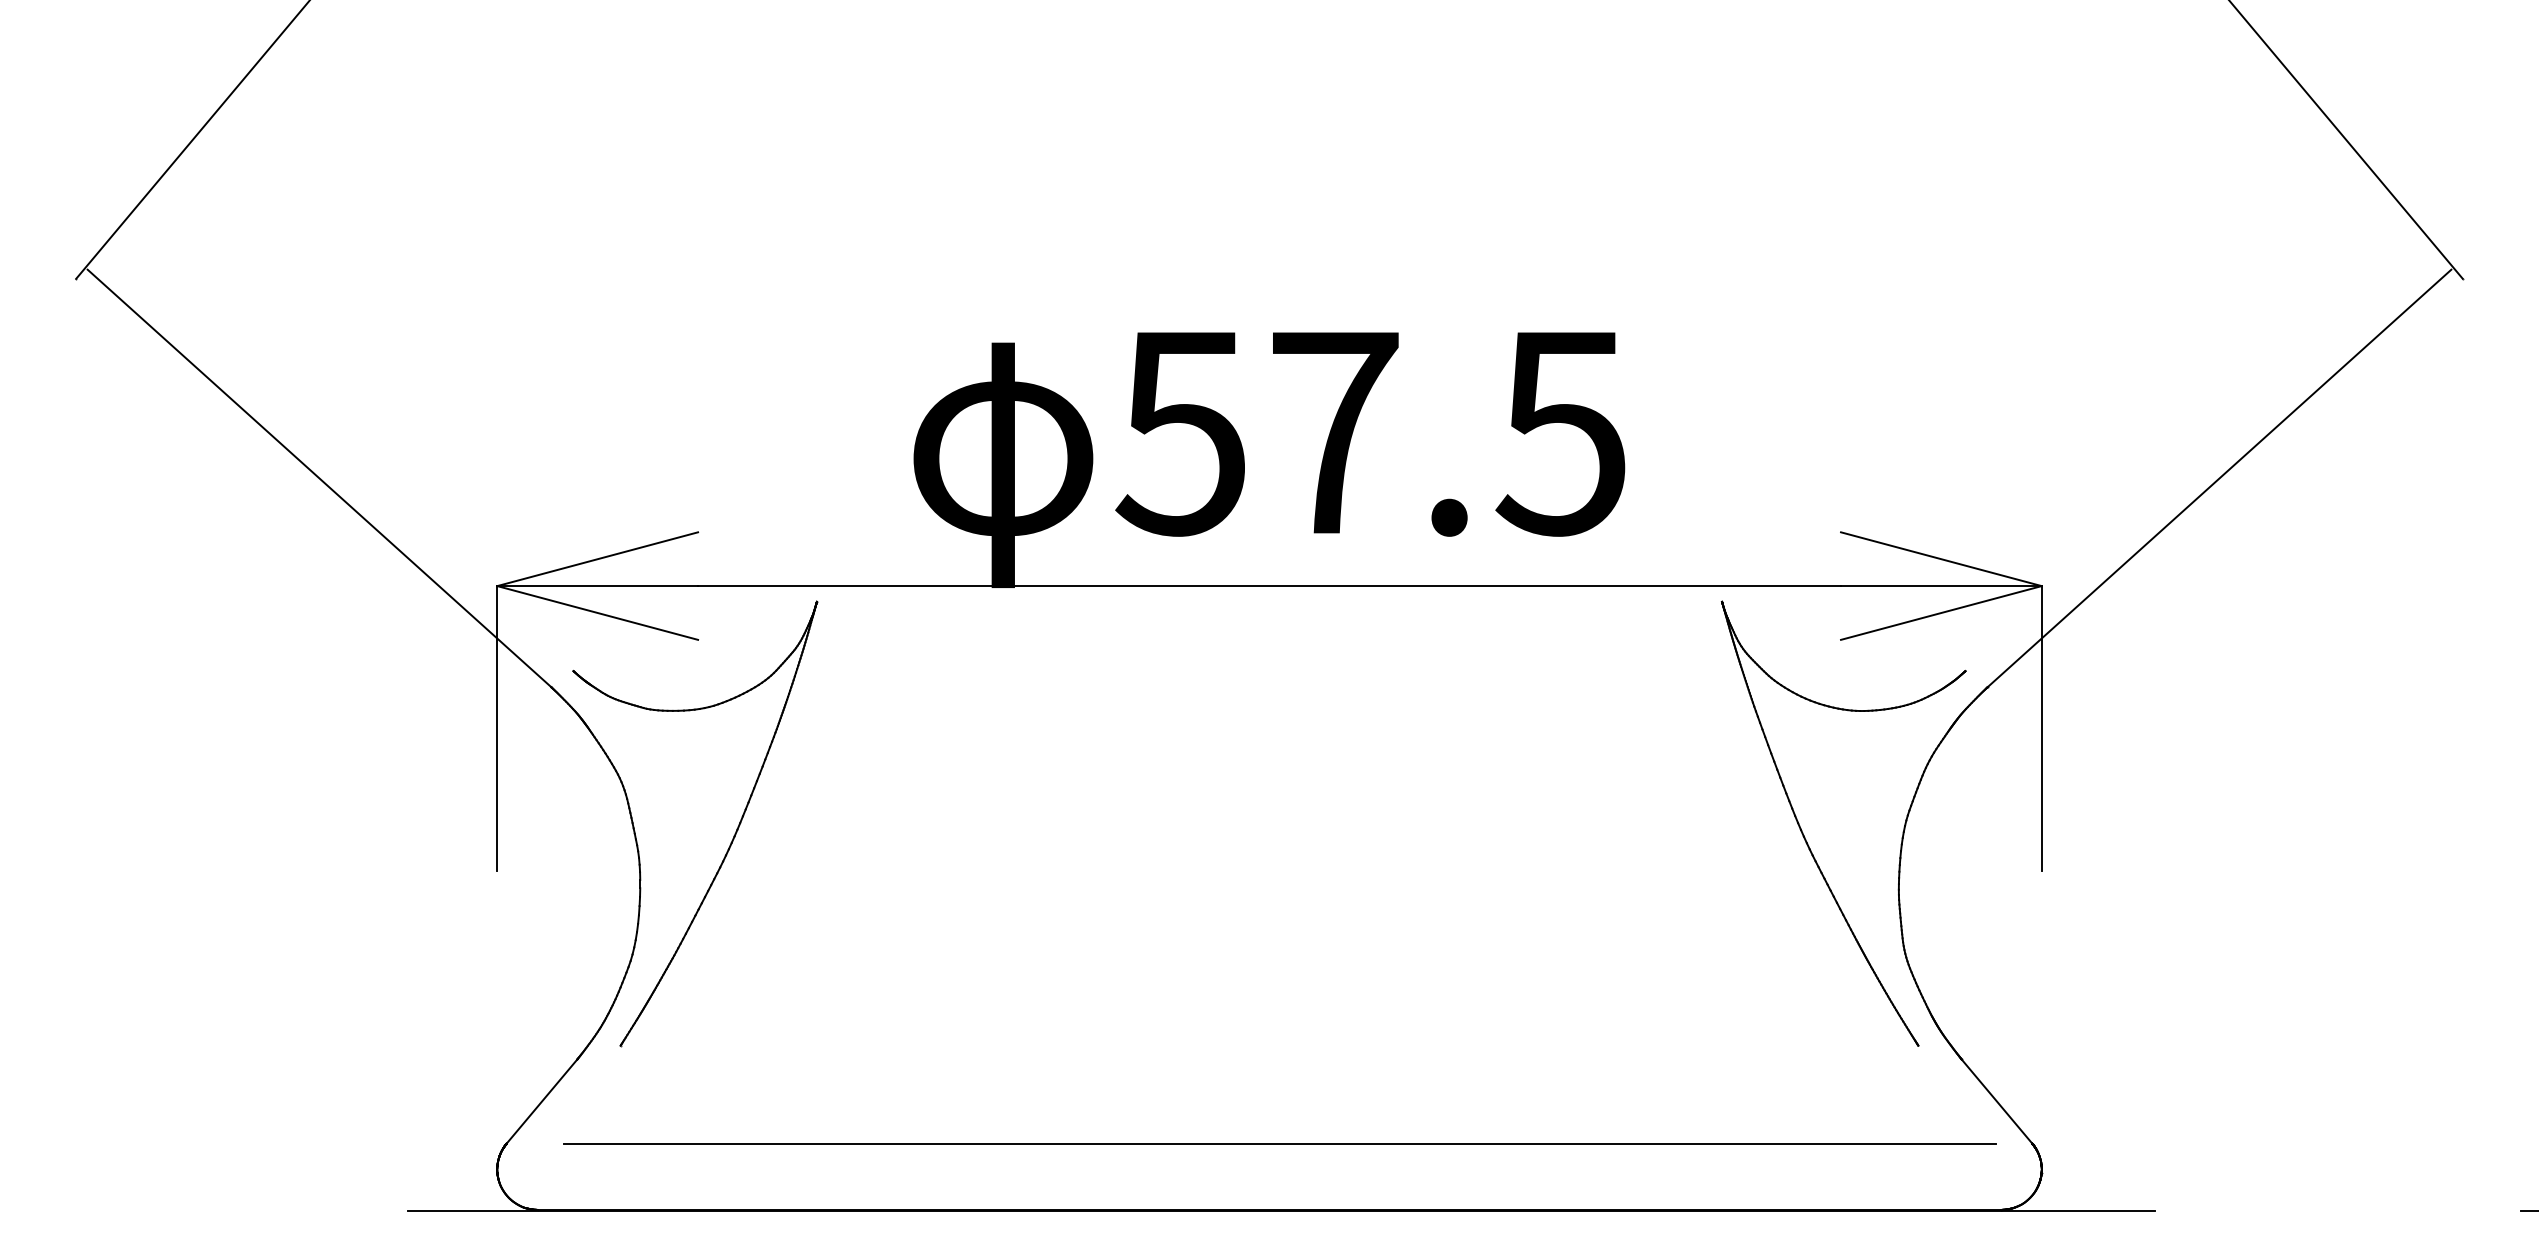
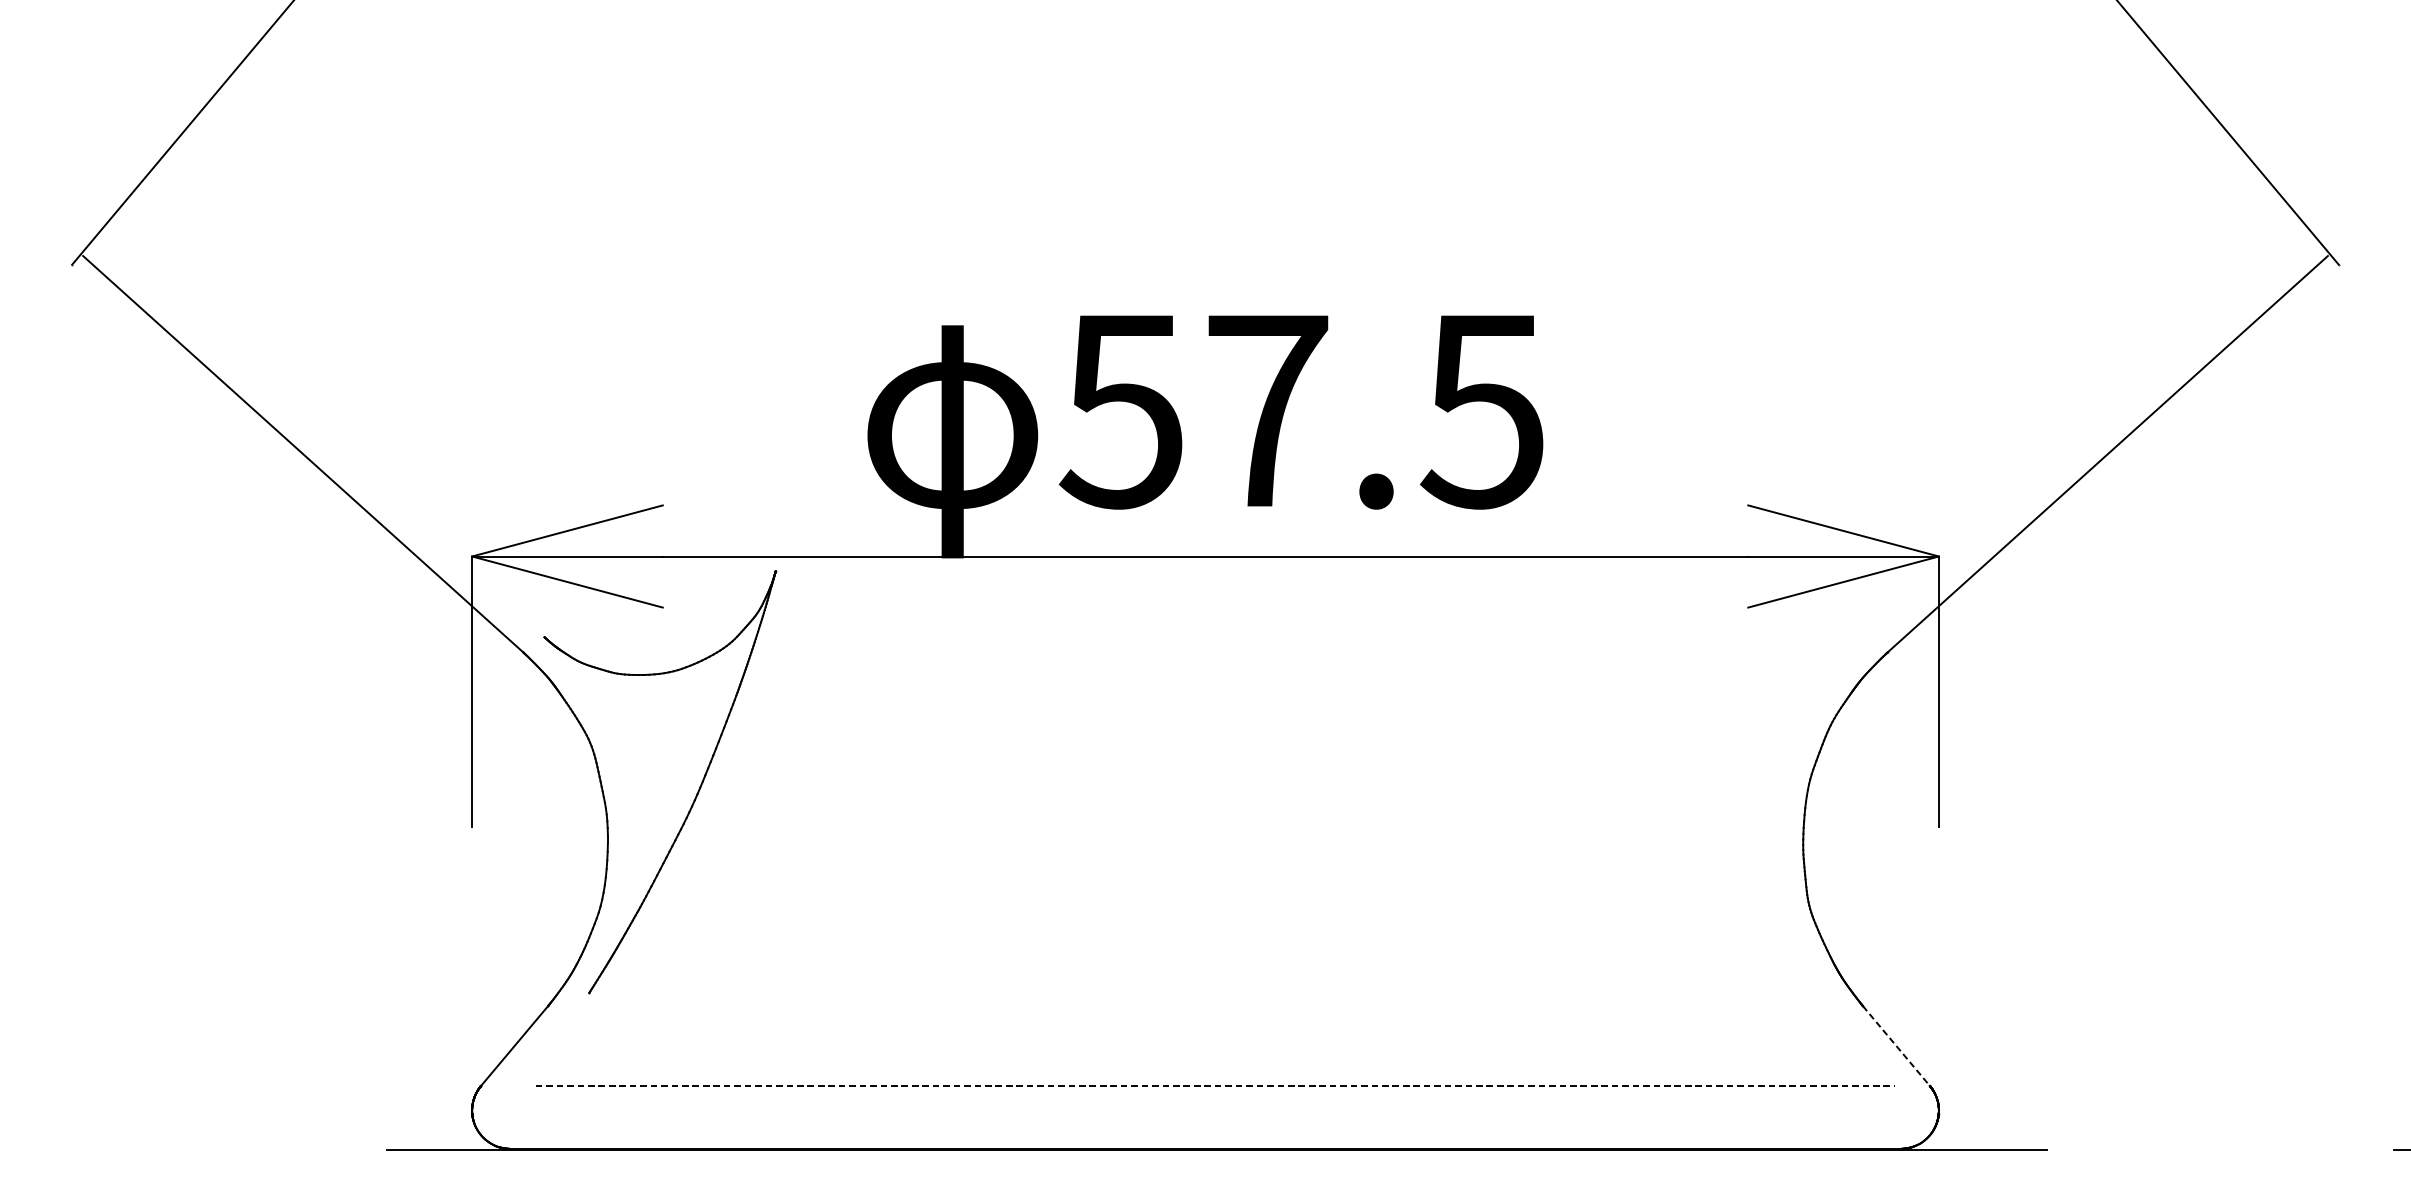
part: (1807, 841) -> (1716, 799), removed
line: (1996, 1101) -> (1895, 1045), solid -> dashed
line: (1280, 1143) -> (1215, 1085), solid -> dashed

